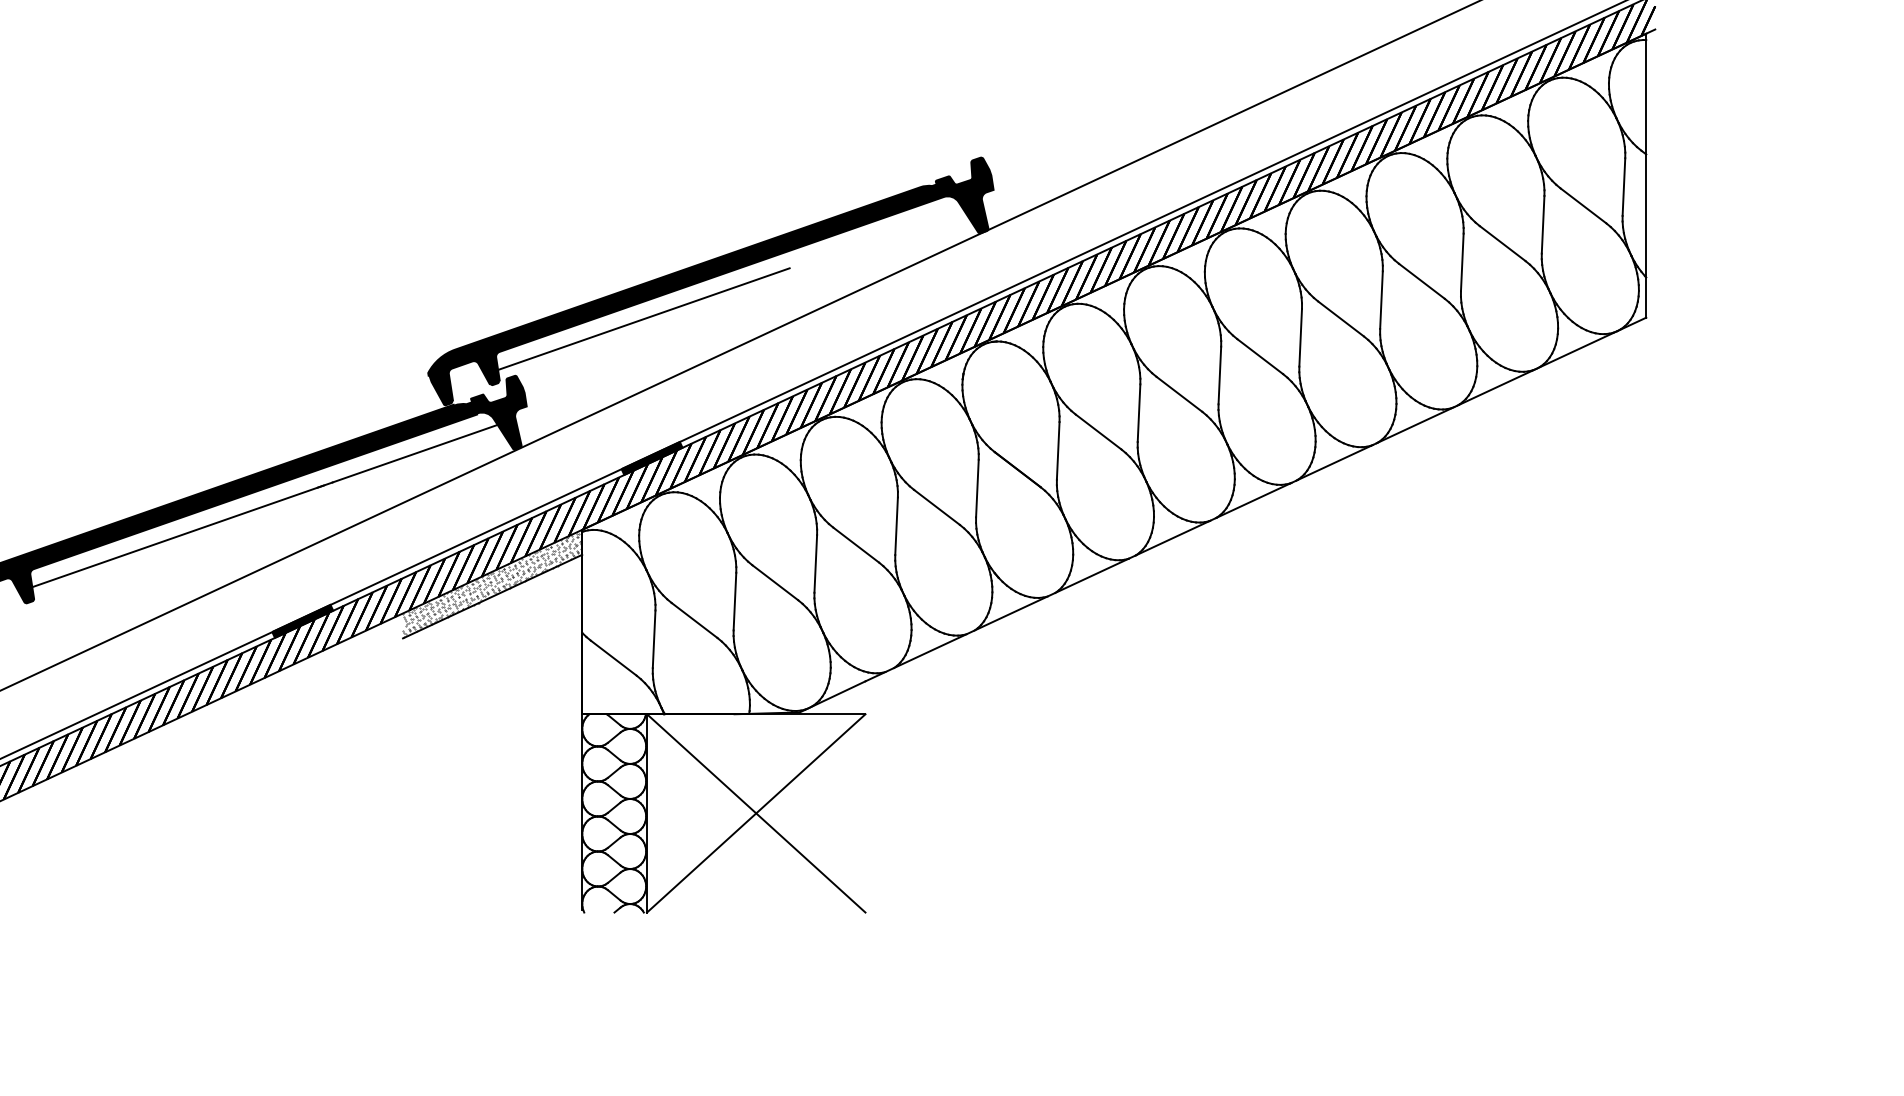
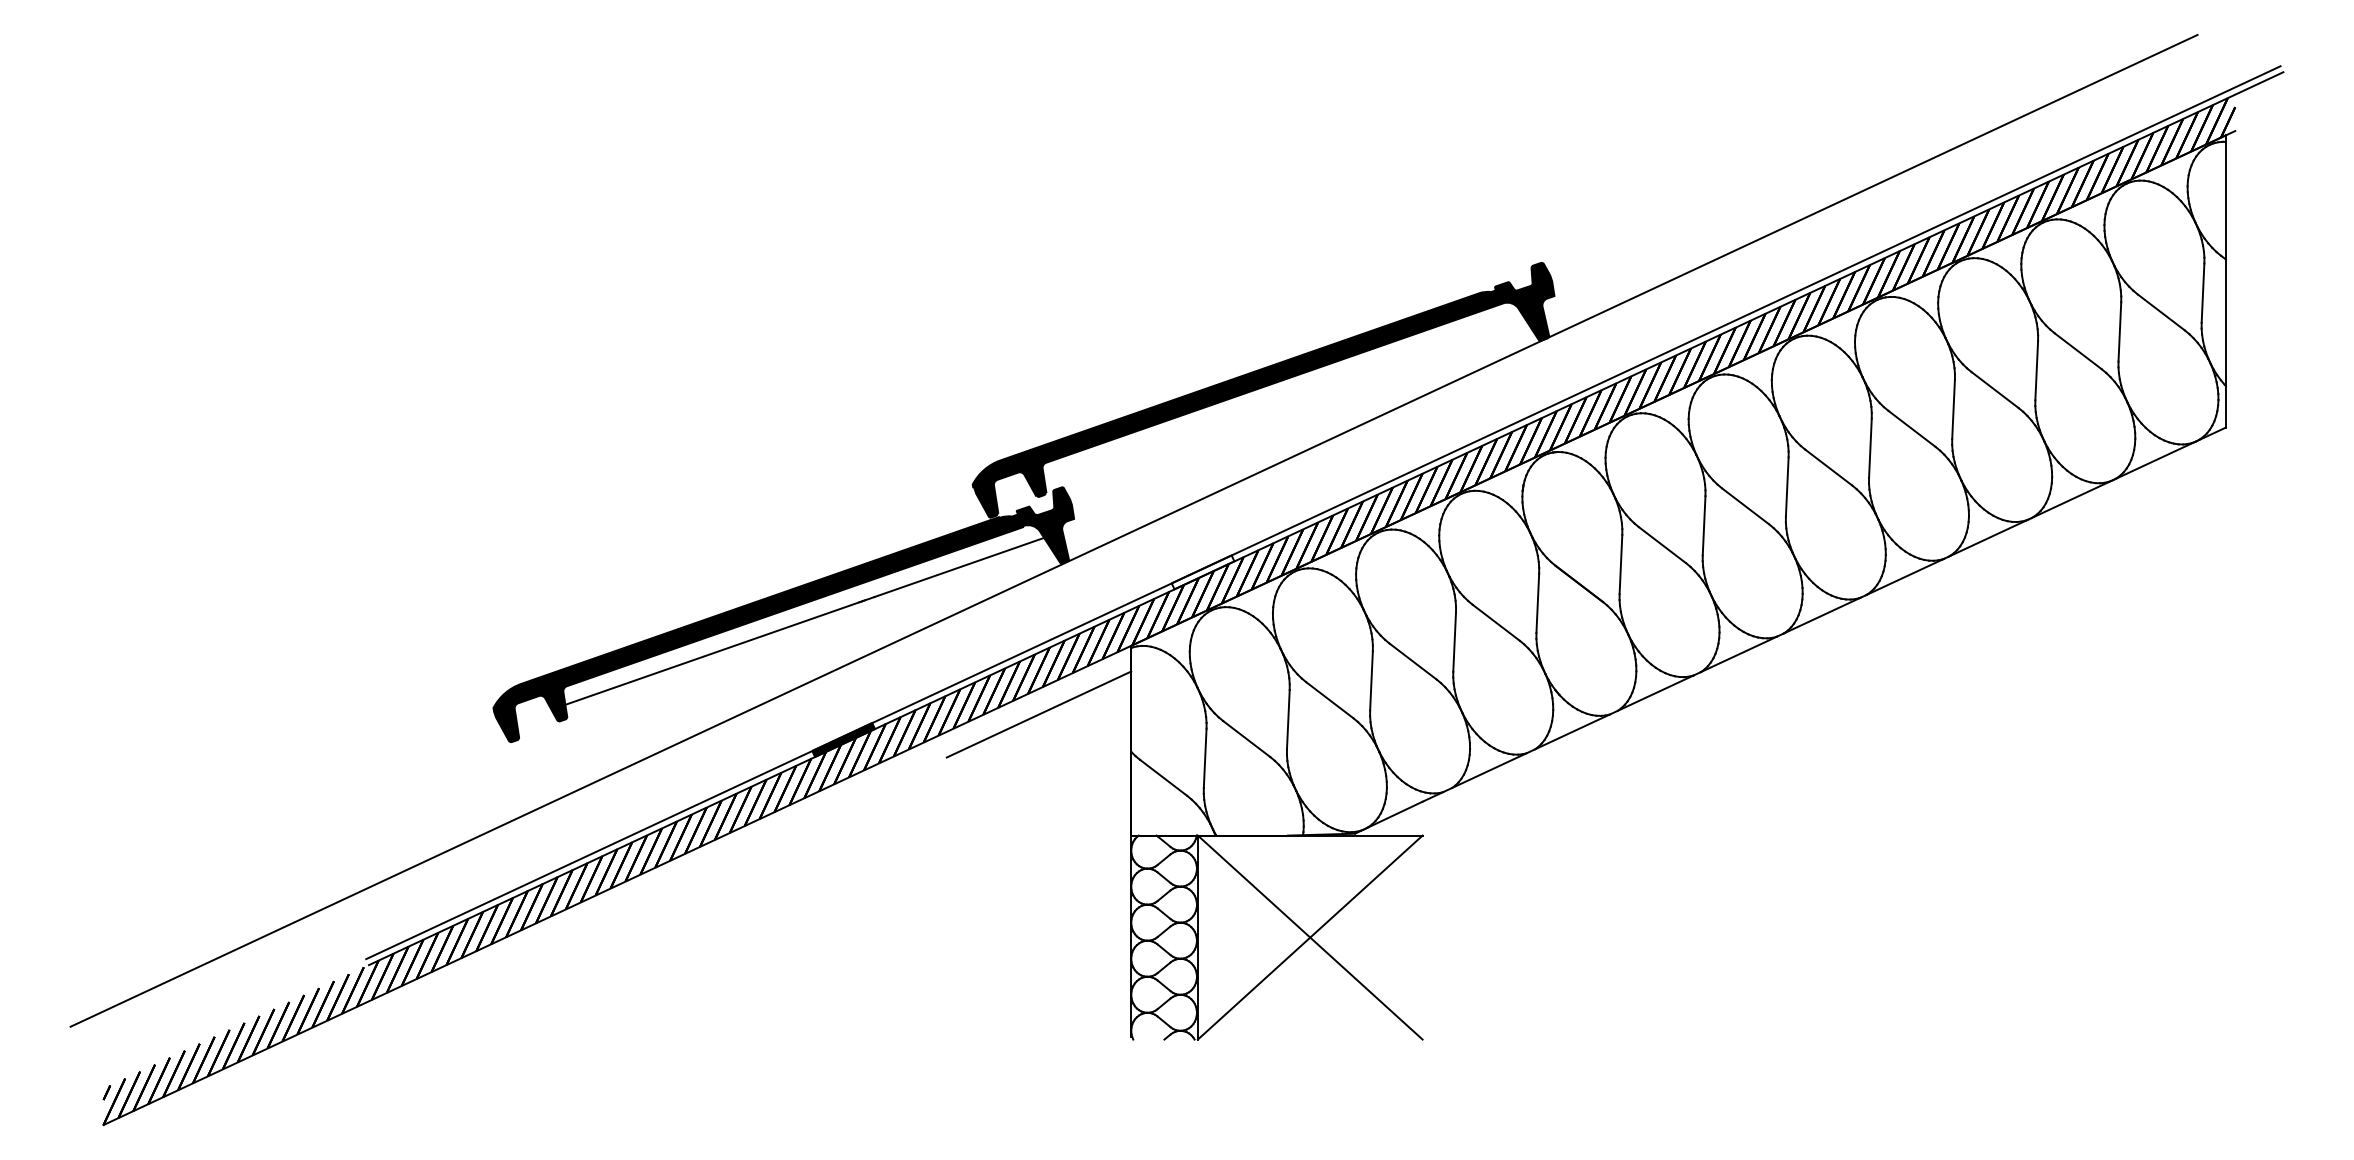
line: (643, 318) -> (1194, 428), removed
fill: (651, 458) -> (1202, 572), removed
hatch: (491, 584) -> (1037, 702), removed

